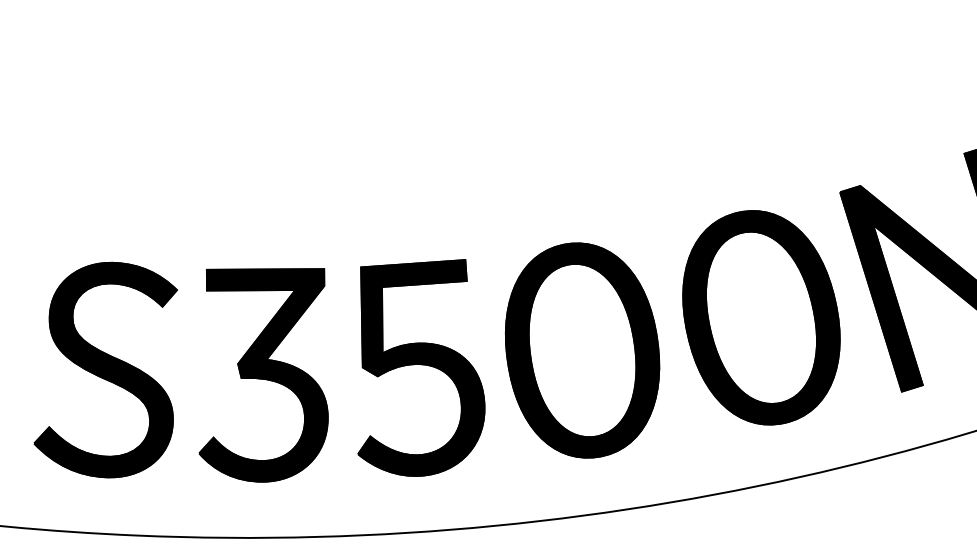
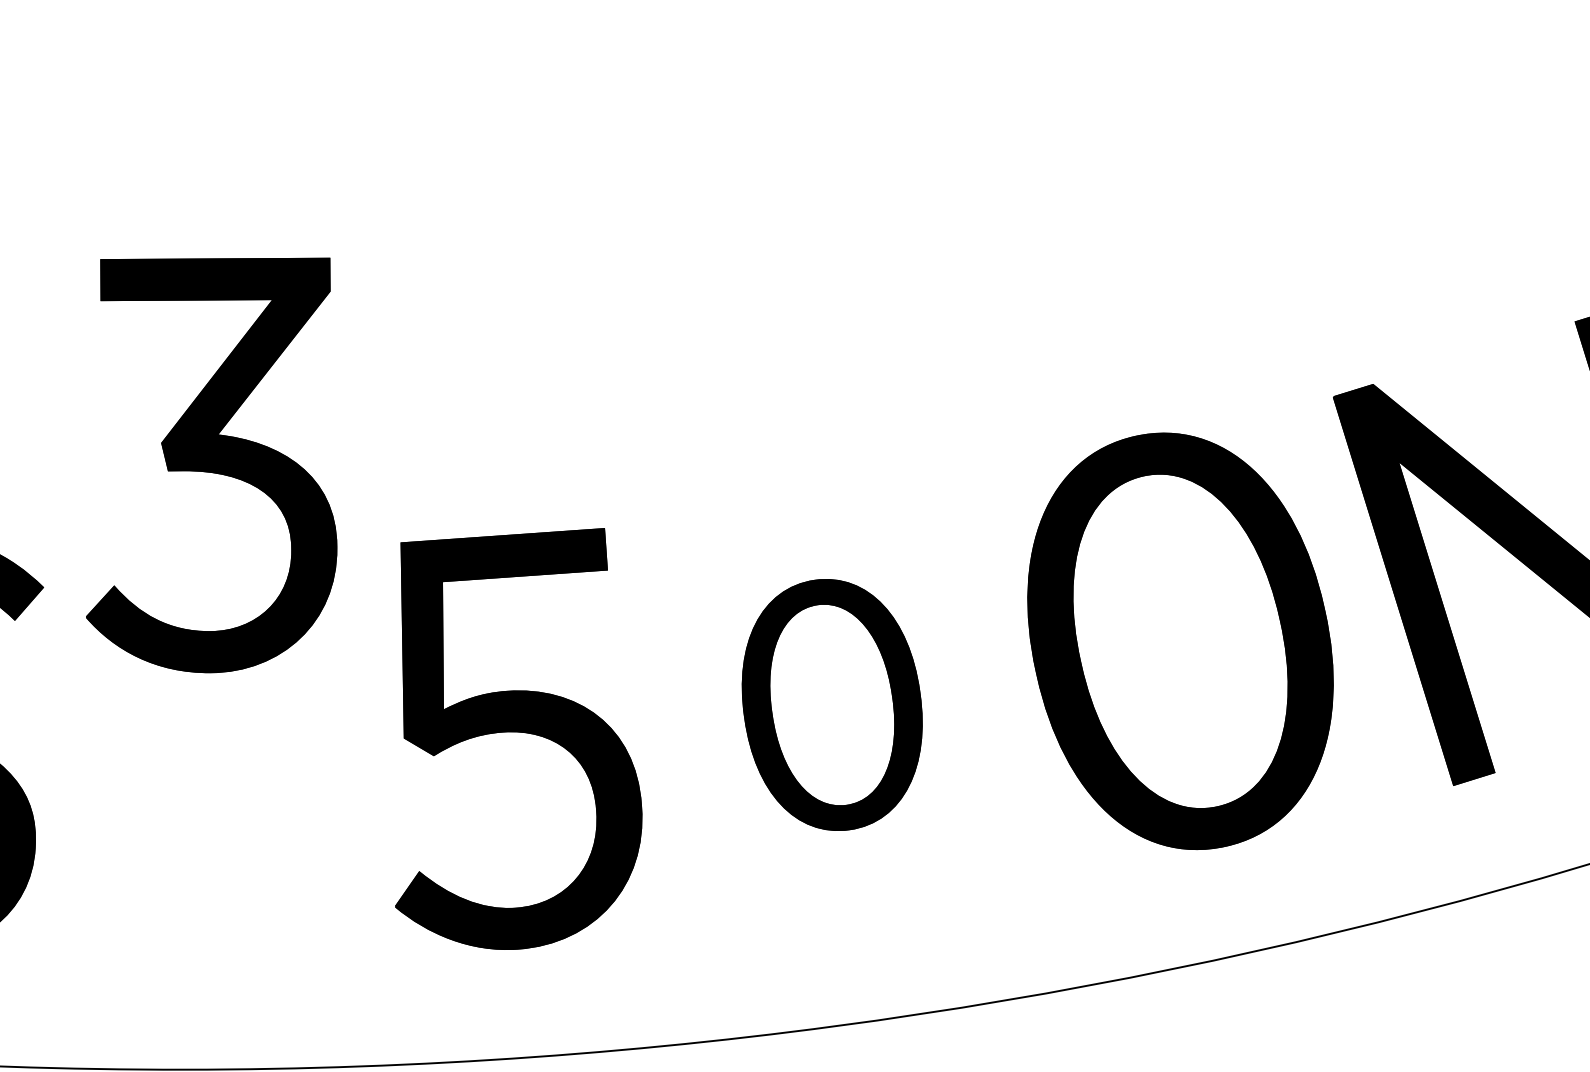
part: (582, 350) -> (832, 704), size x0.6
part: (263, 375) -> (211, 465), moved

